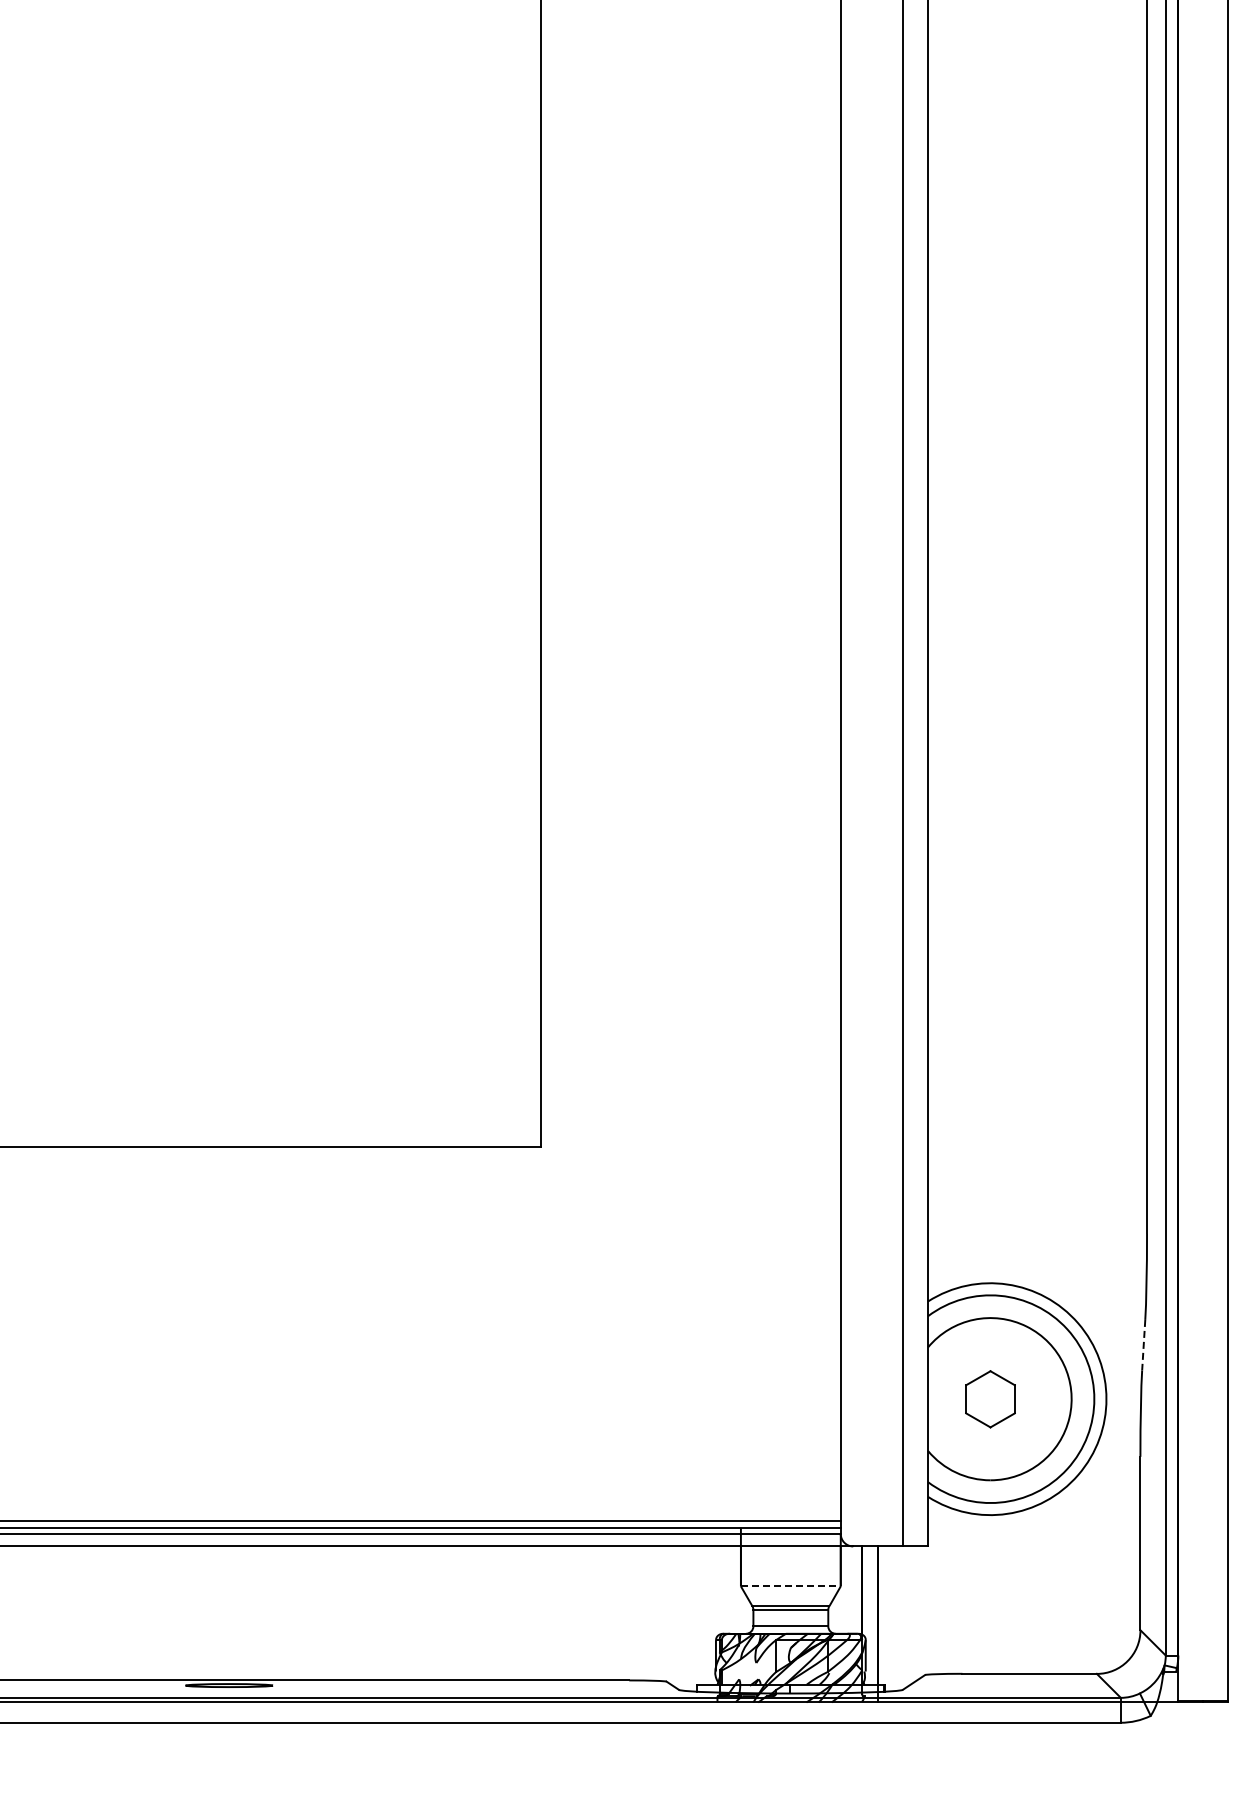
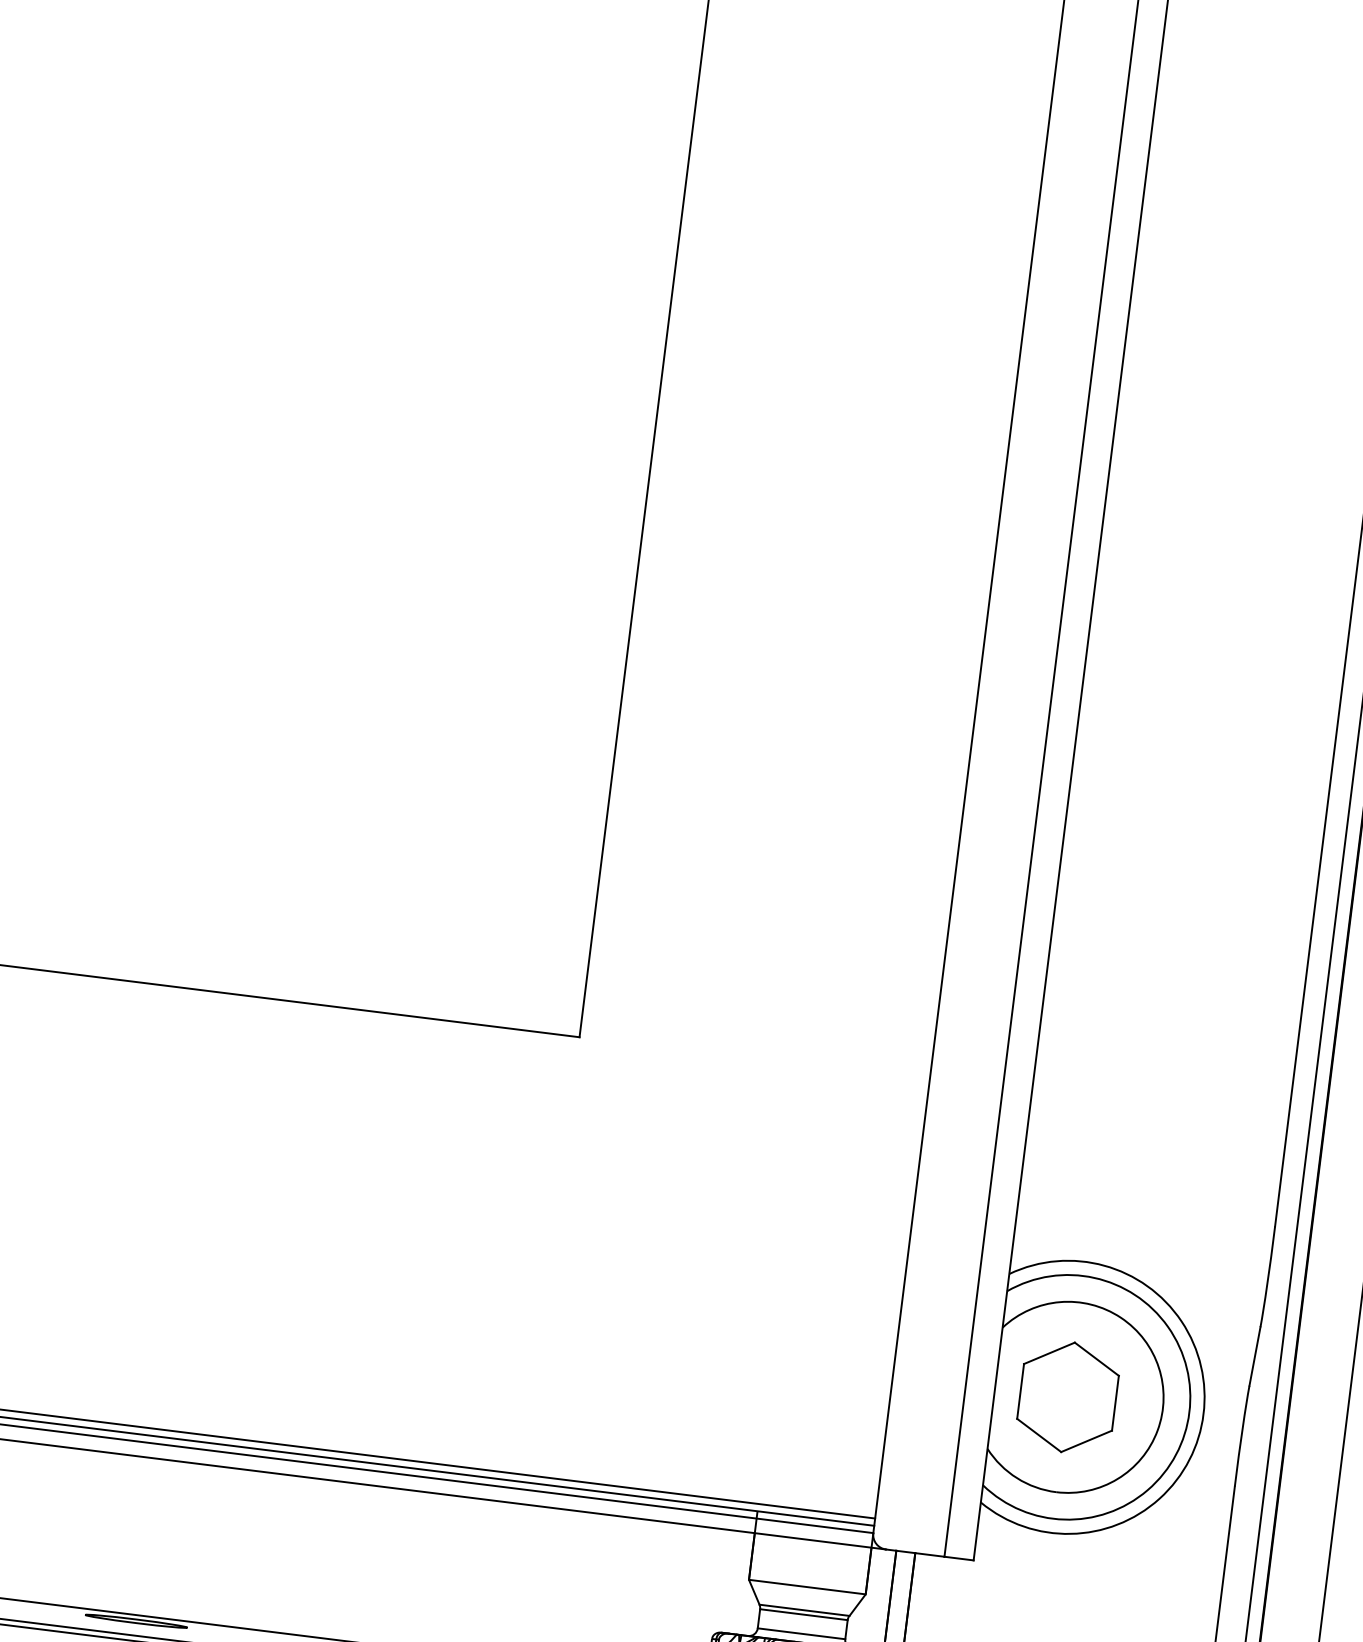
line: (1143, 1345) -> (1254, 1356), dashed -> solid
part: (990, 1399) -> (1067, 1397), size x1.67
line: (790, 1586) -> (806, 1587), dashed -> solid

